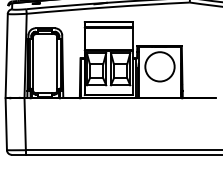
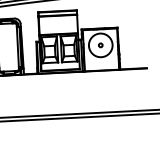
circle: (159, 66) -> (100, 45), added

